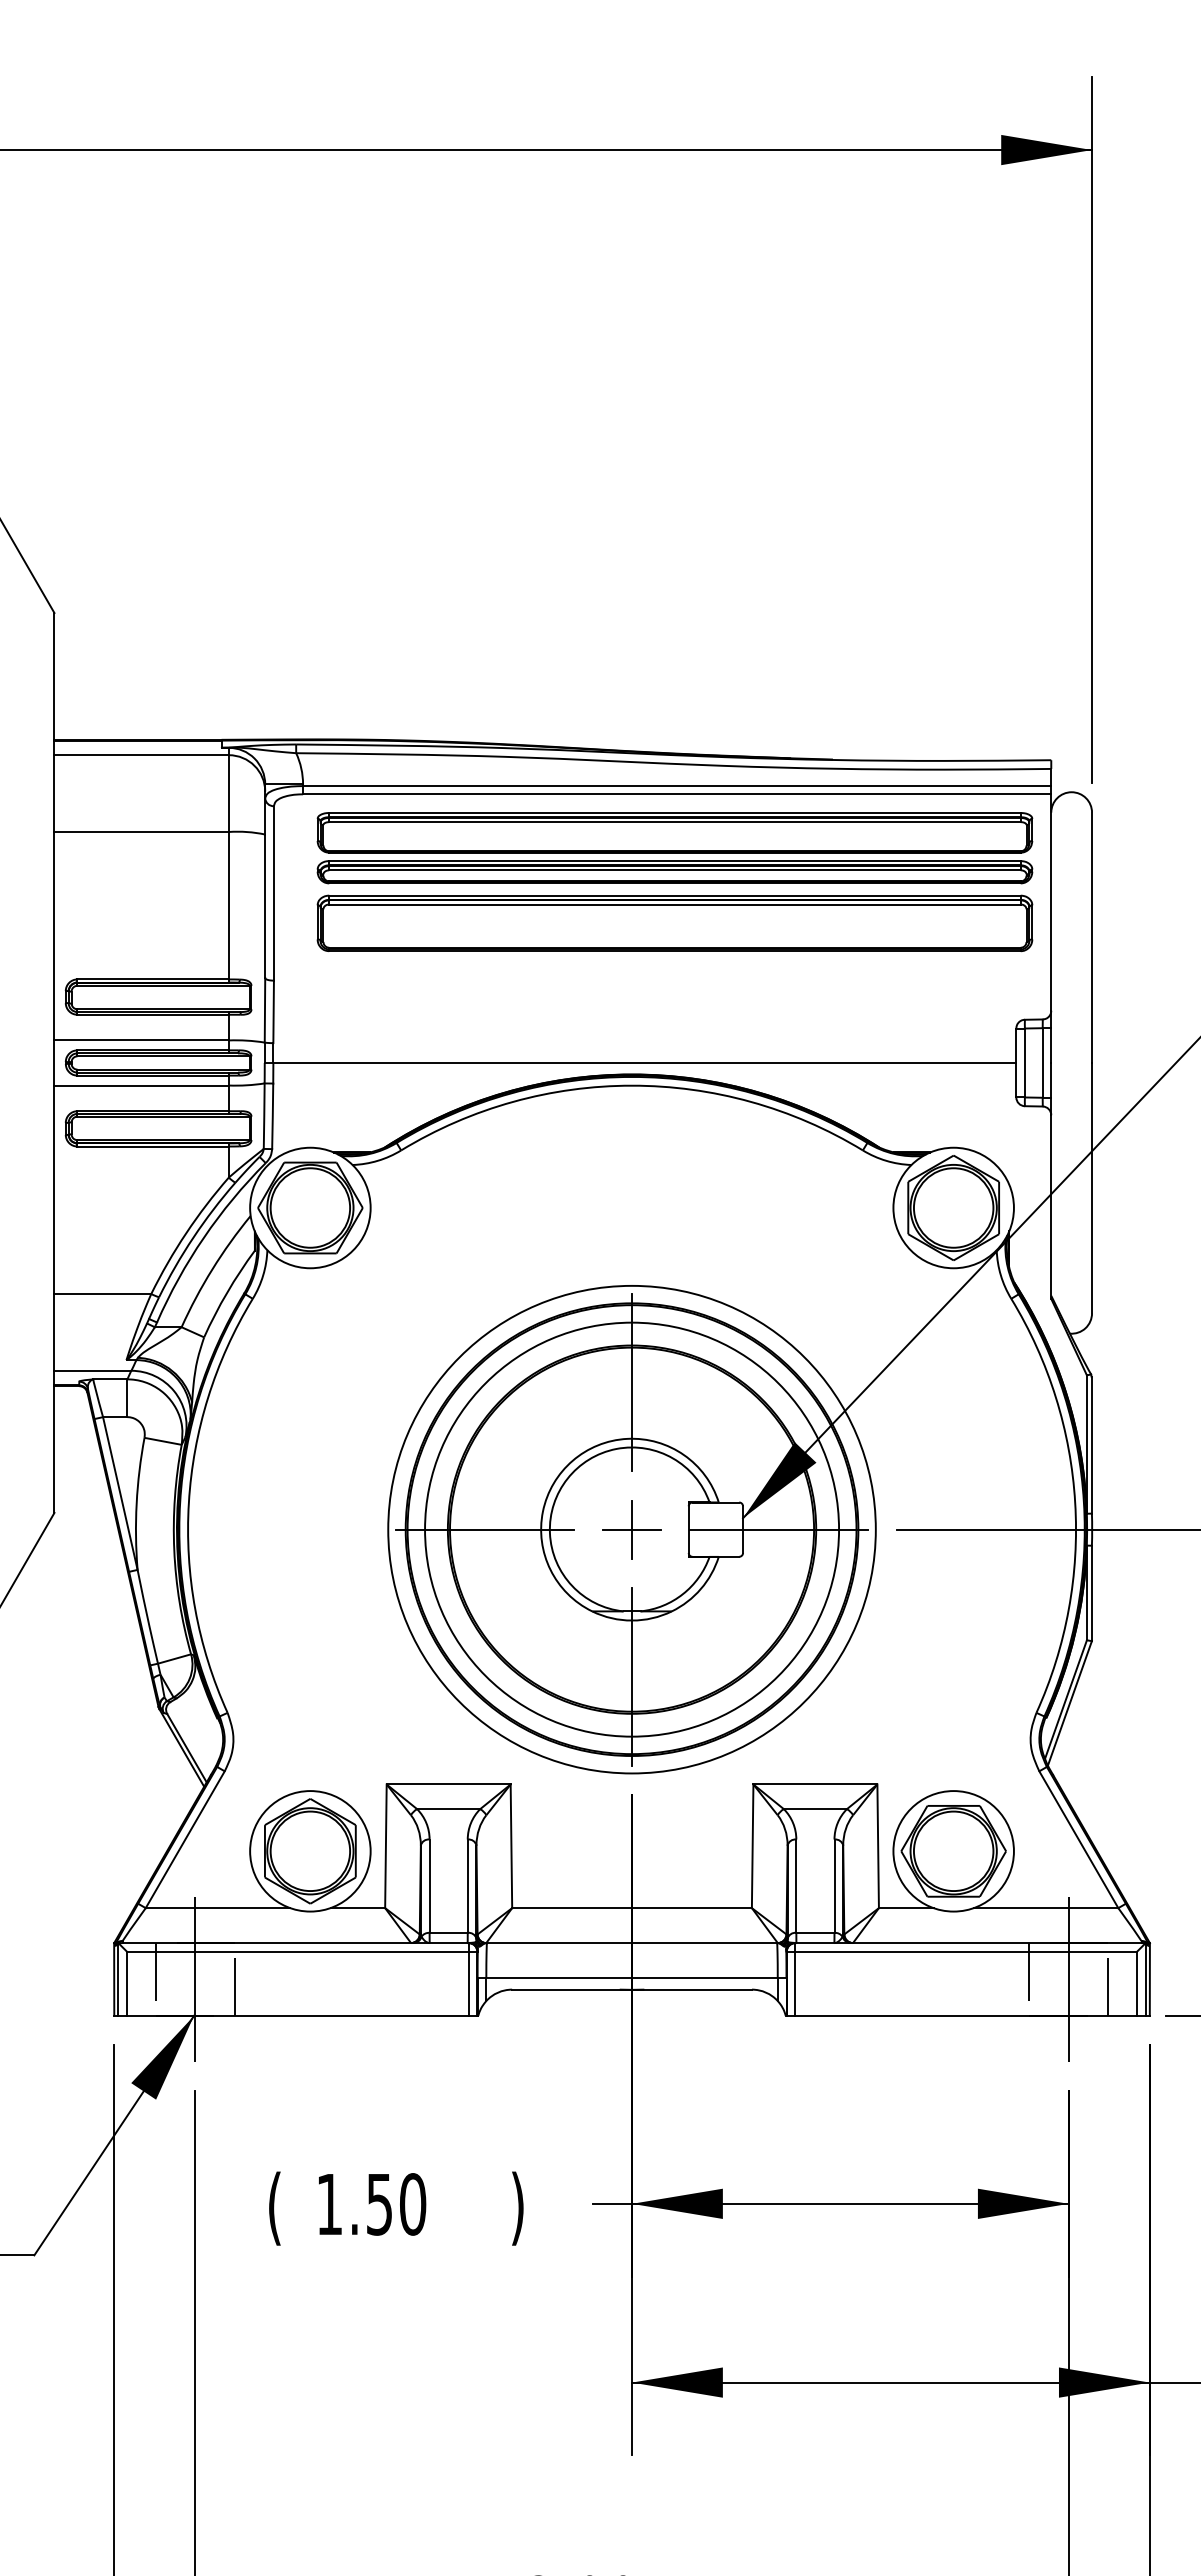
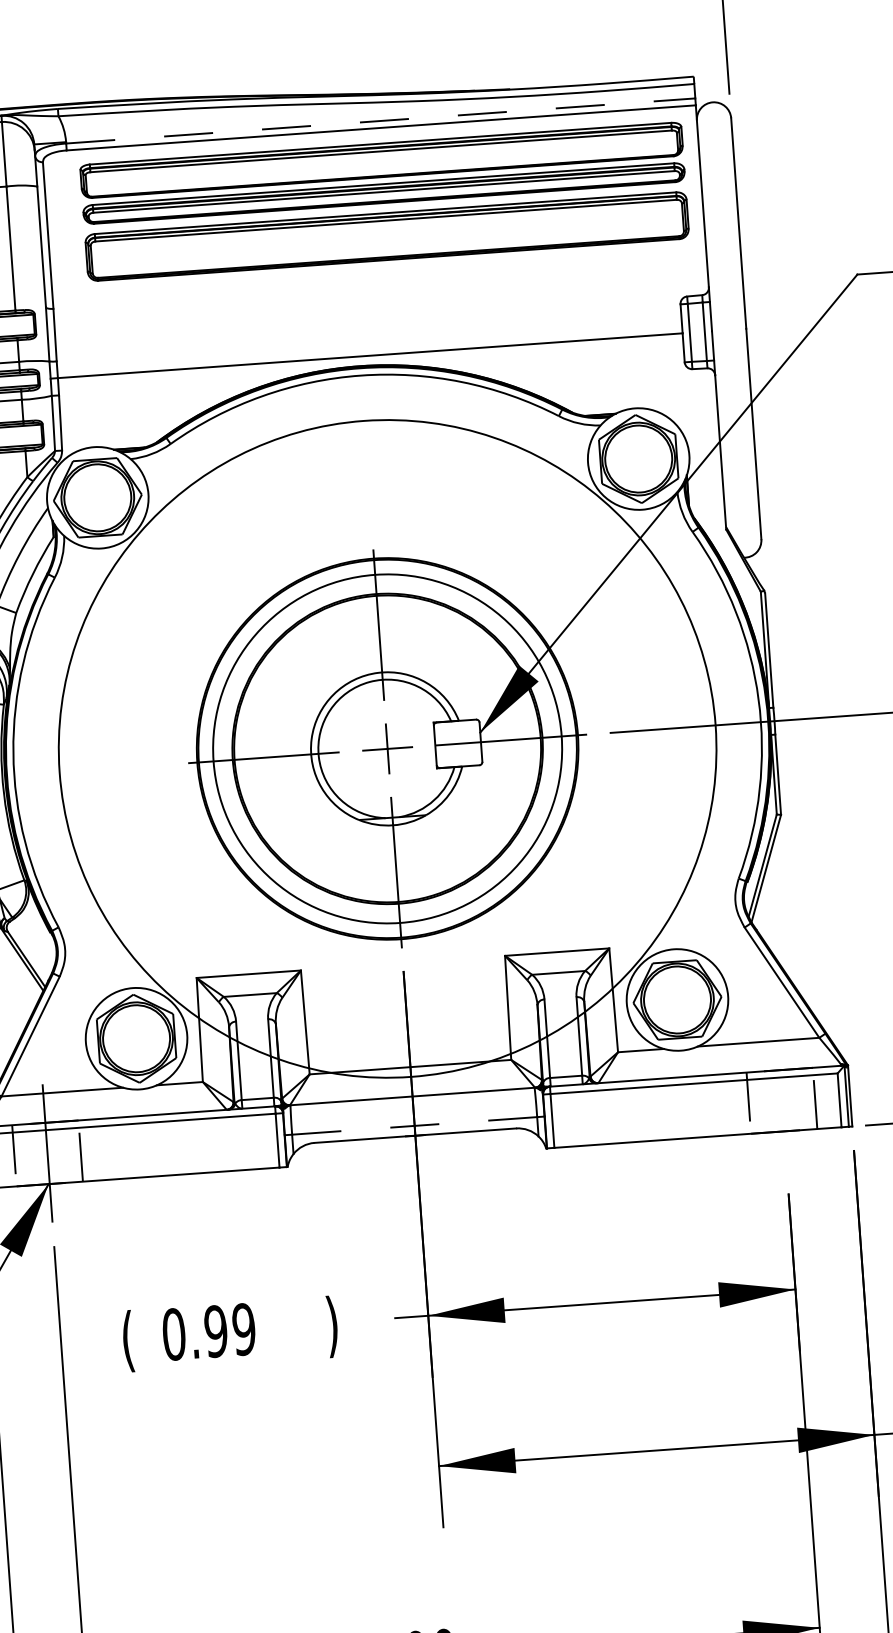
line: (677, 786) -> (381, 121), solid -> dashed
circle: (631, 1529) -> (387, 748), size x1.6
line: (632, 1978) -> (415, 1126), solid -> dashed
line: (1068, 1979) -> (781, 1100), removed
text: (371, 2204) -> (209, 1332), 1.50 -> 0.99

